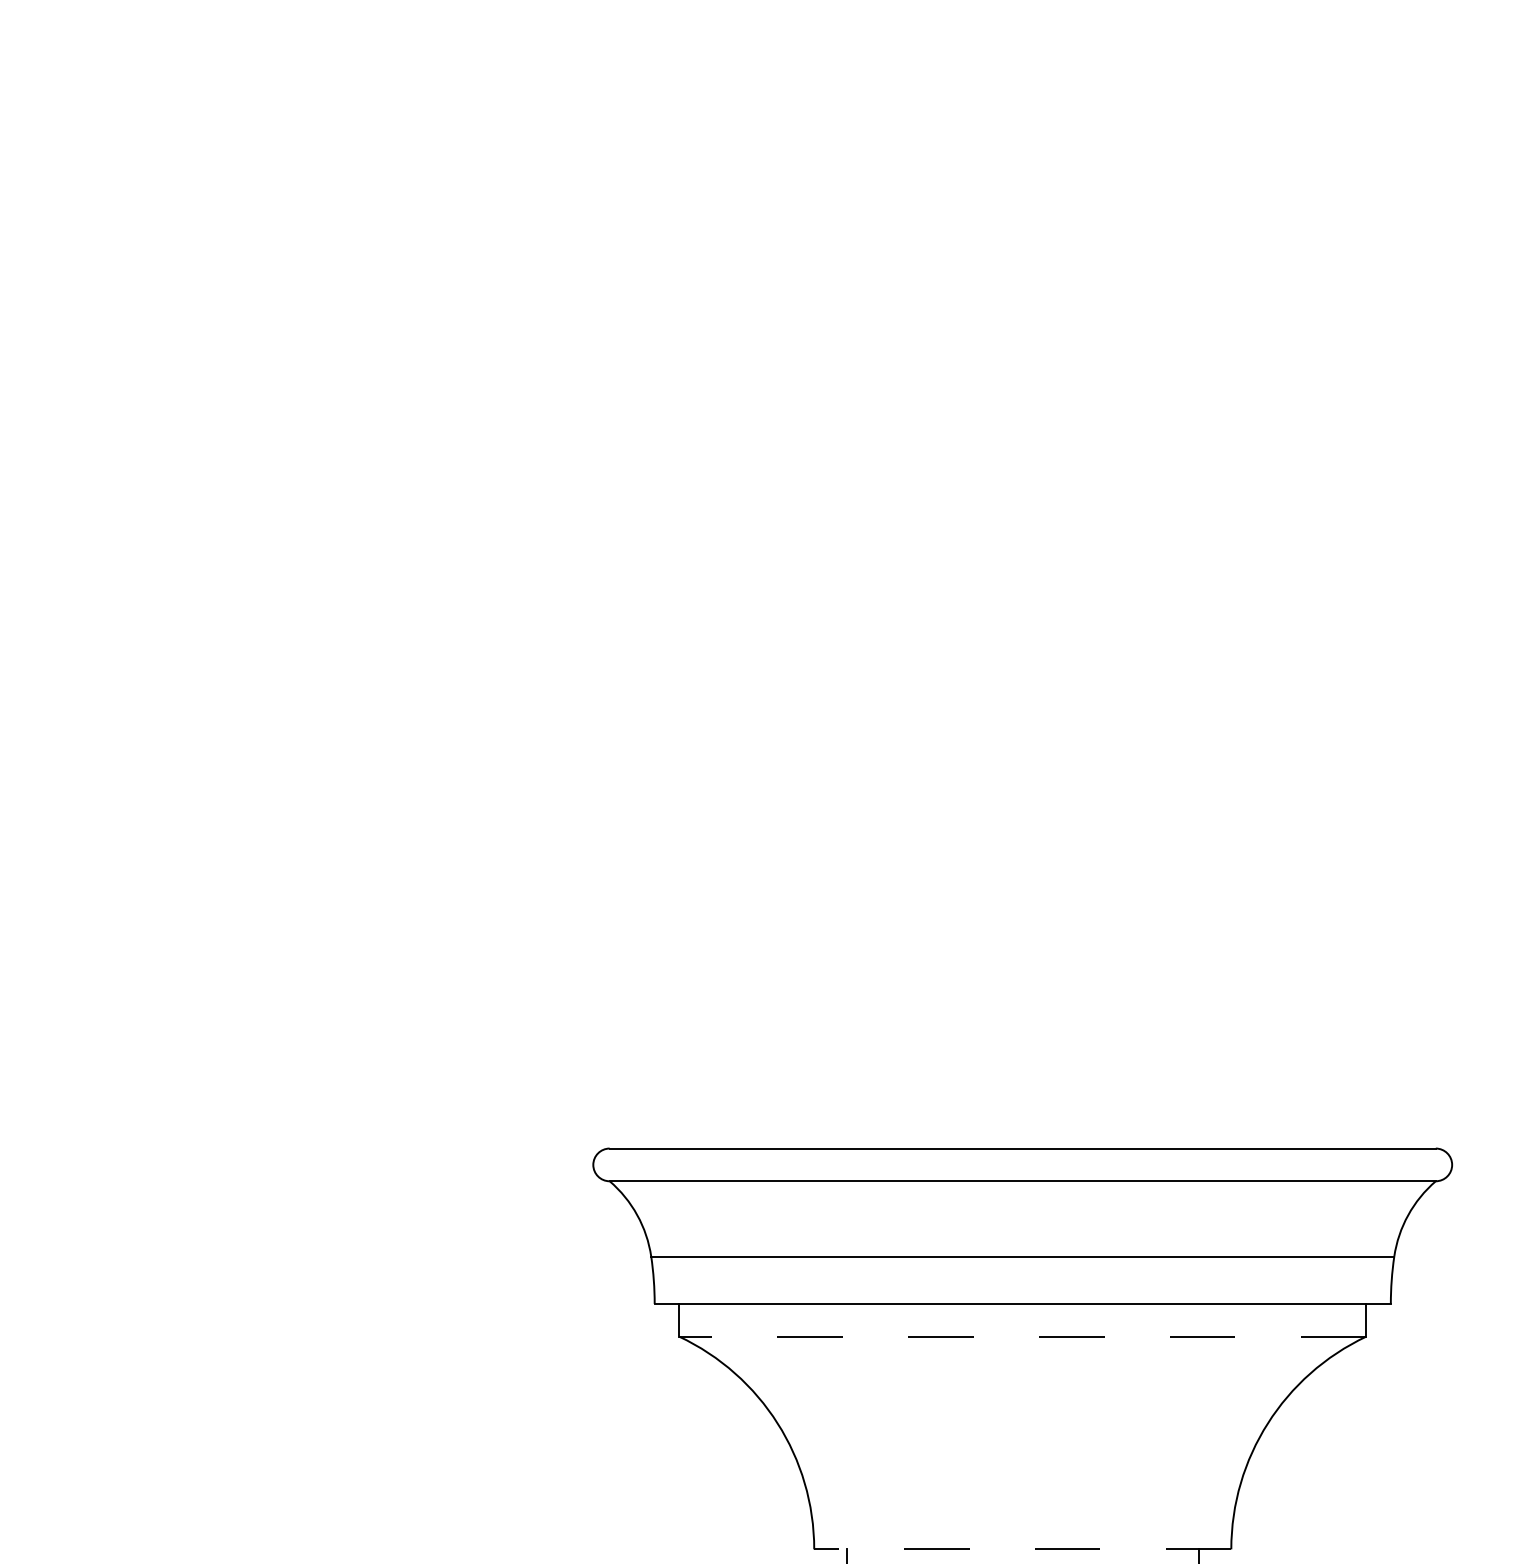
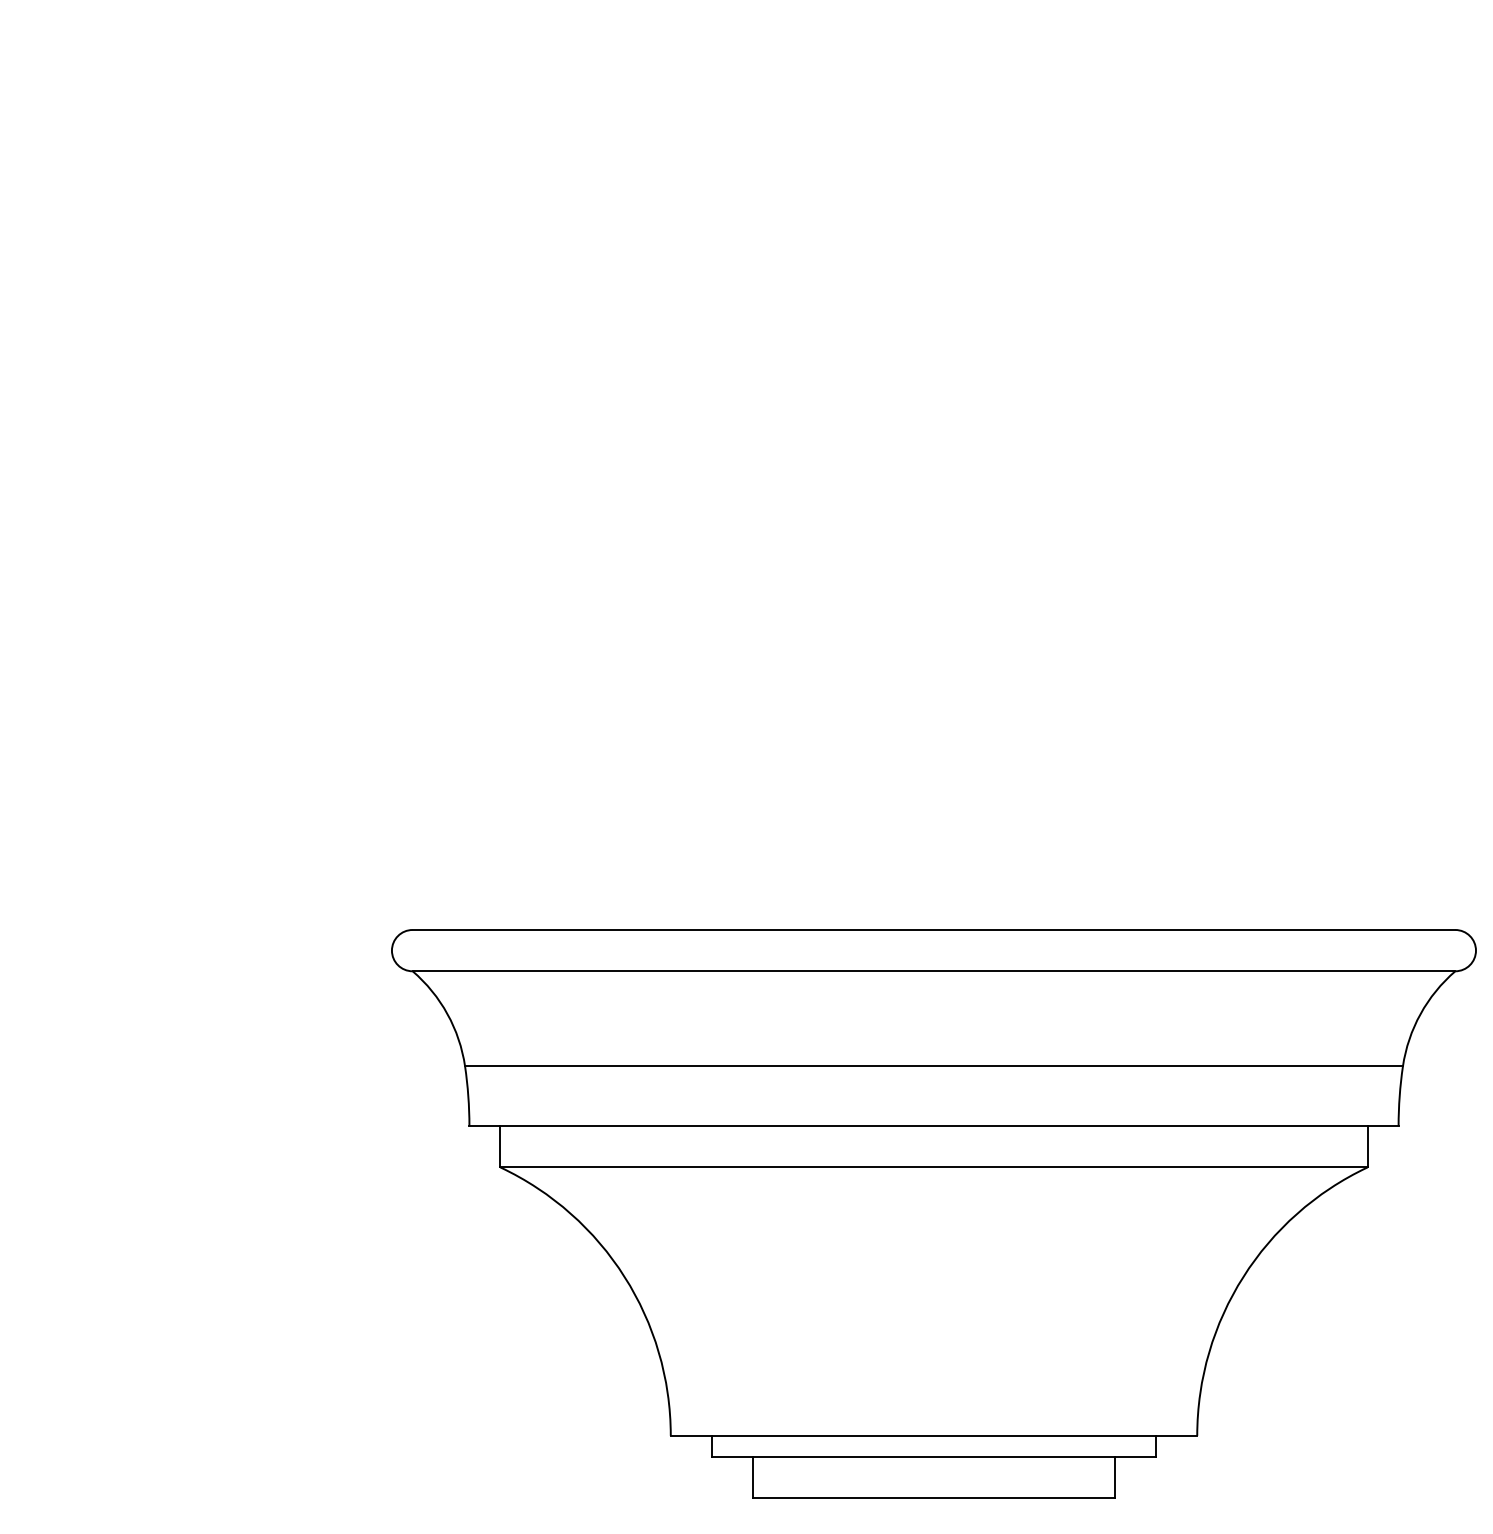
line: (1022, 1336) -> (933, 1167), dashed -> solid
line: (1022, 1549) -> (933, 1436), dashed -> solid

